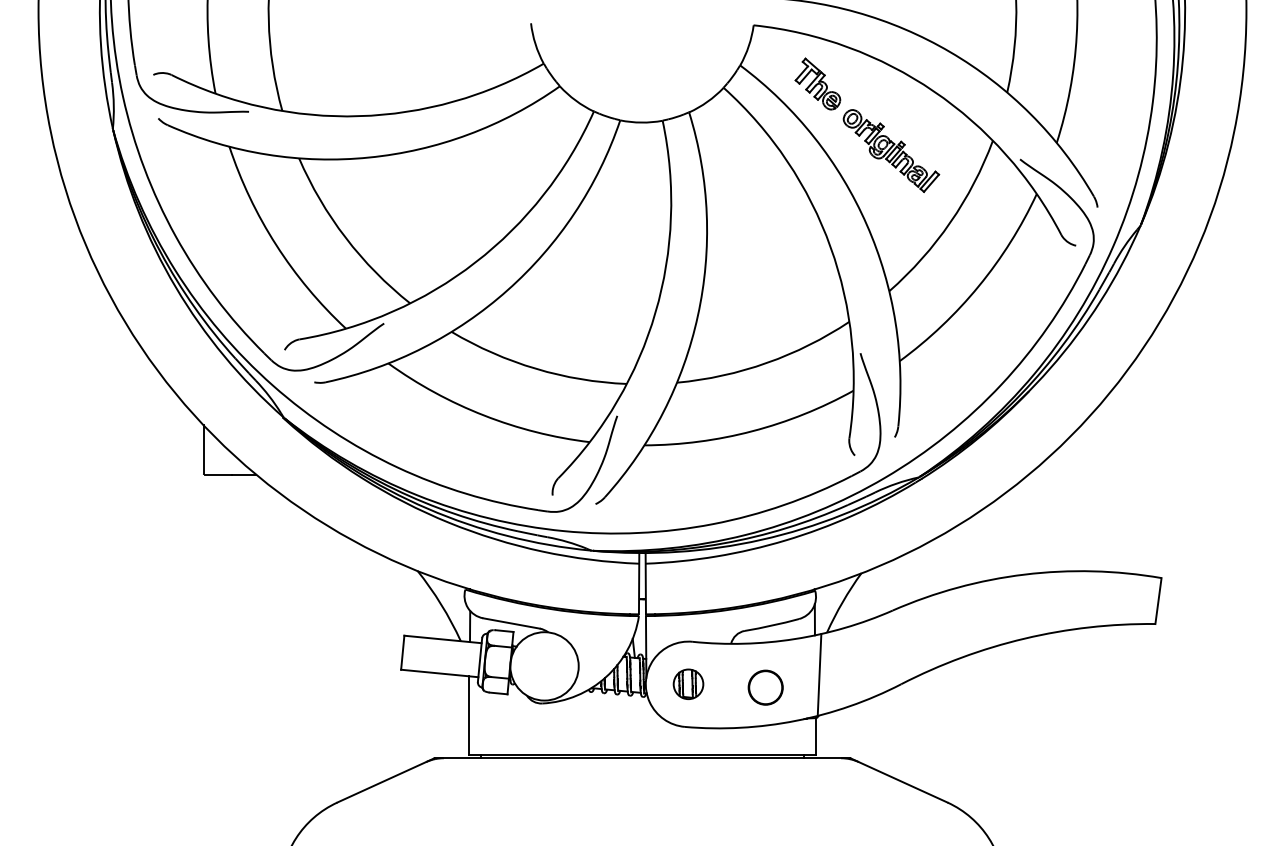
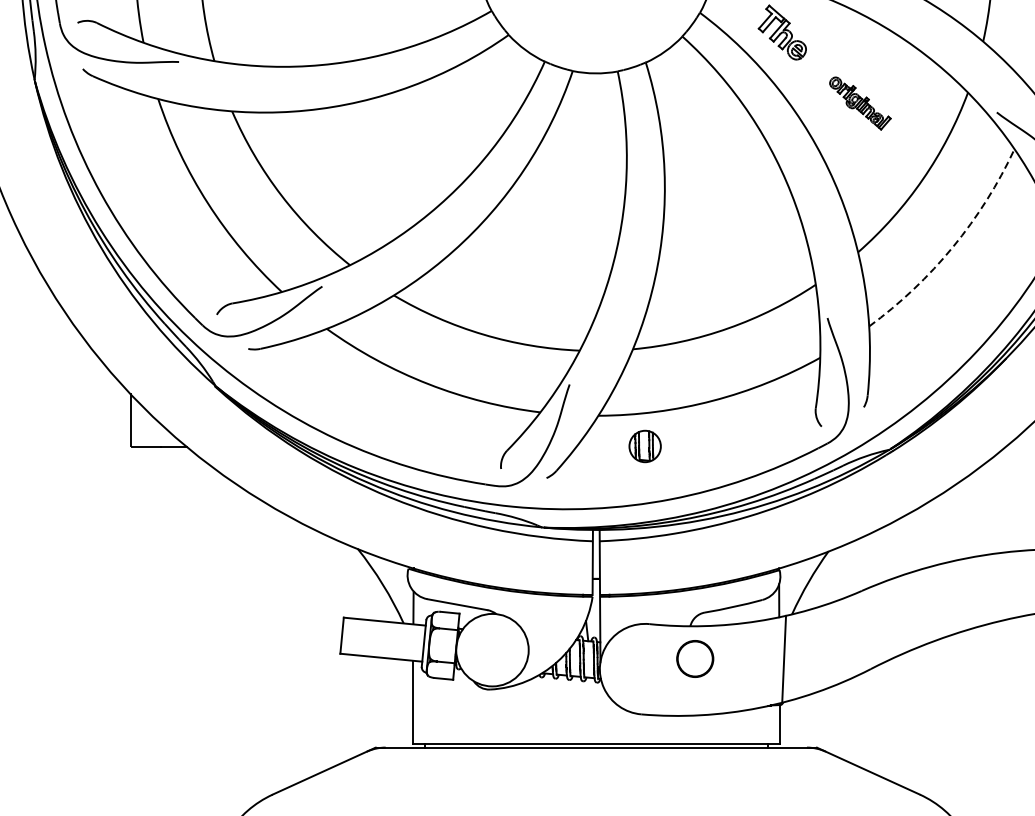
part: (891, 150) -> (860, 103), size x0.6
arc: (978, 286) -> (952, 247), solid -> dashed
part: (688, 683) -> (645, 445), moved
circle: (765, 687) -> (694, 658), moved

